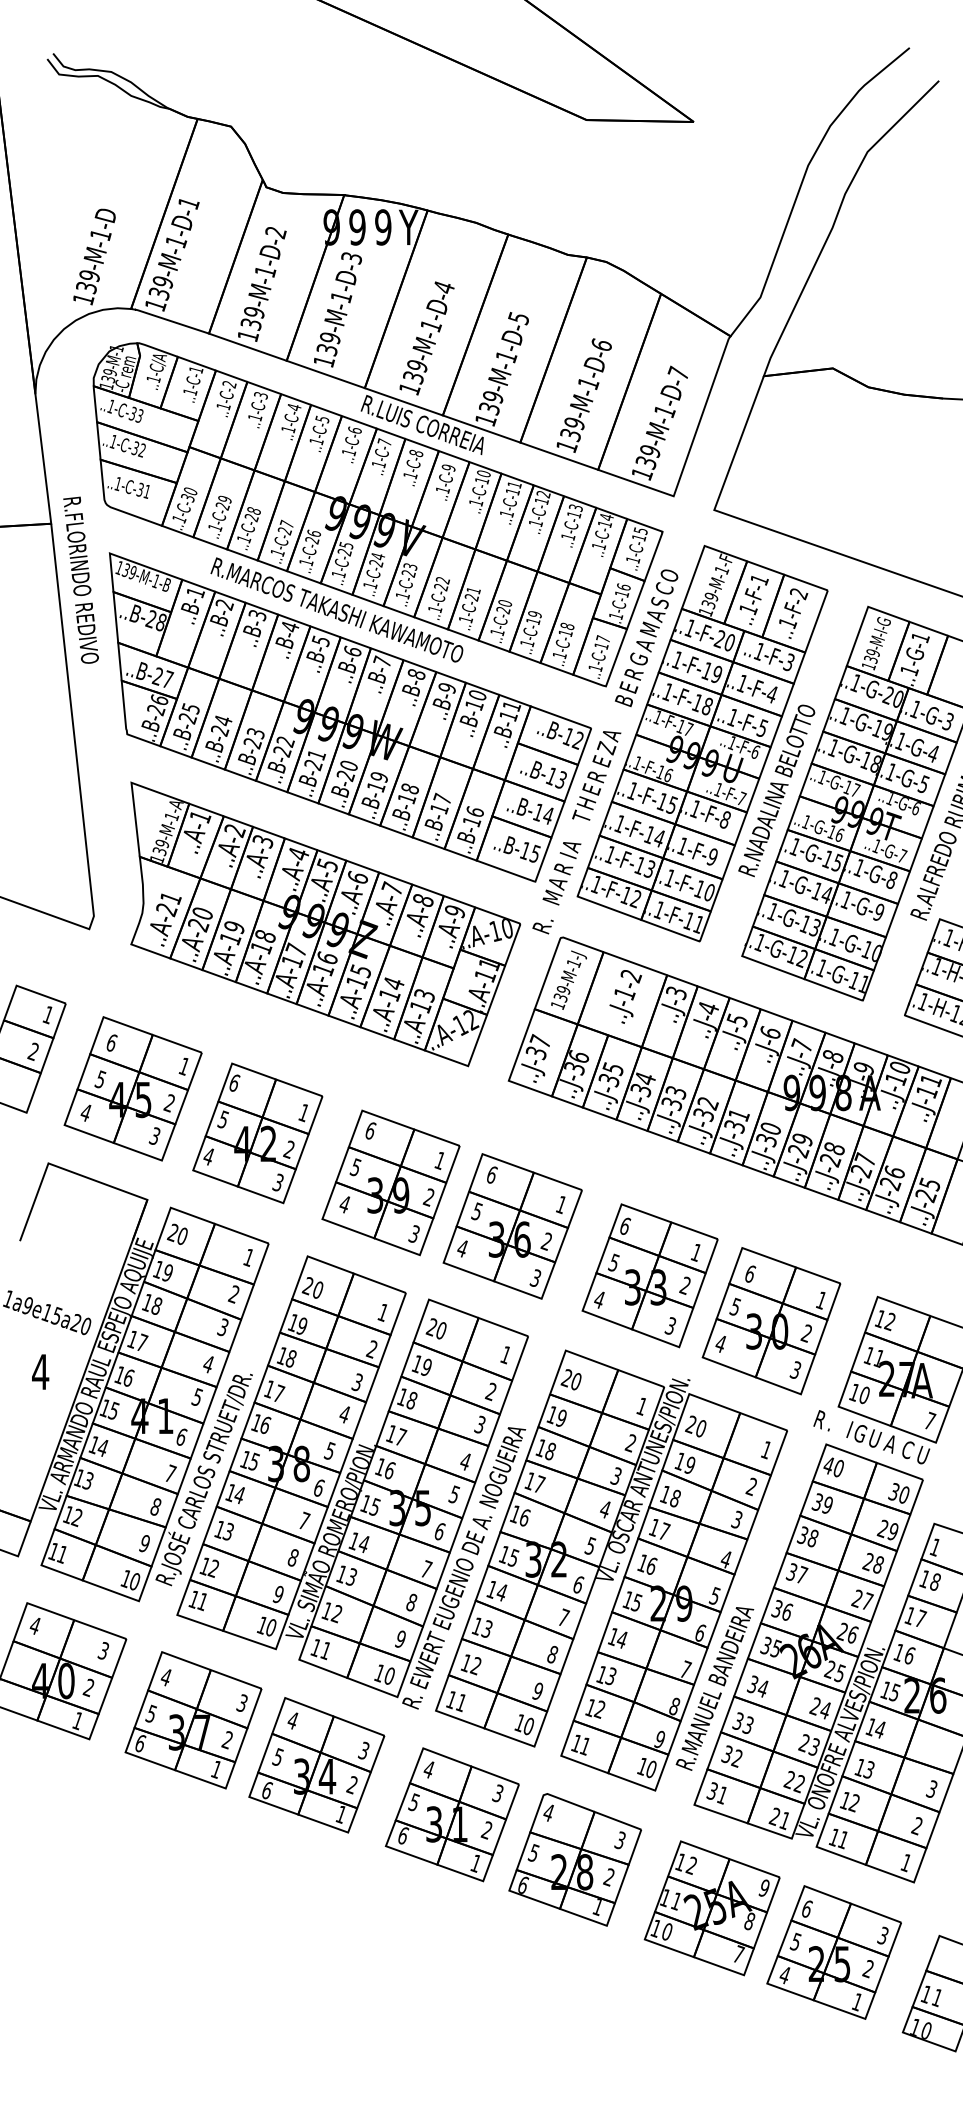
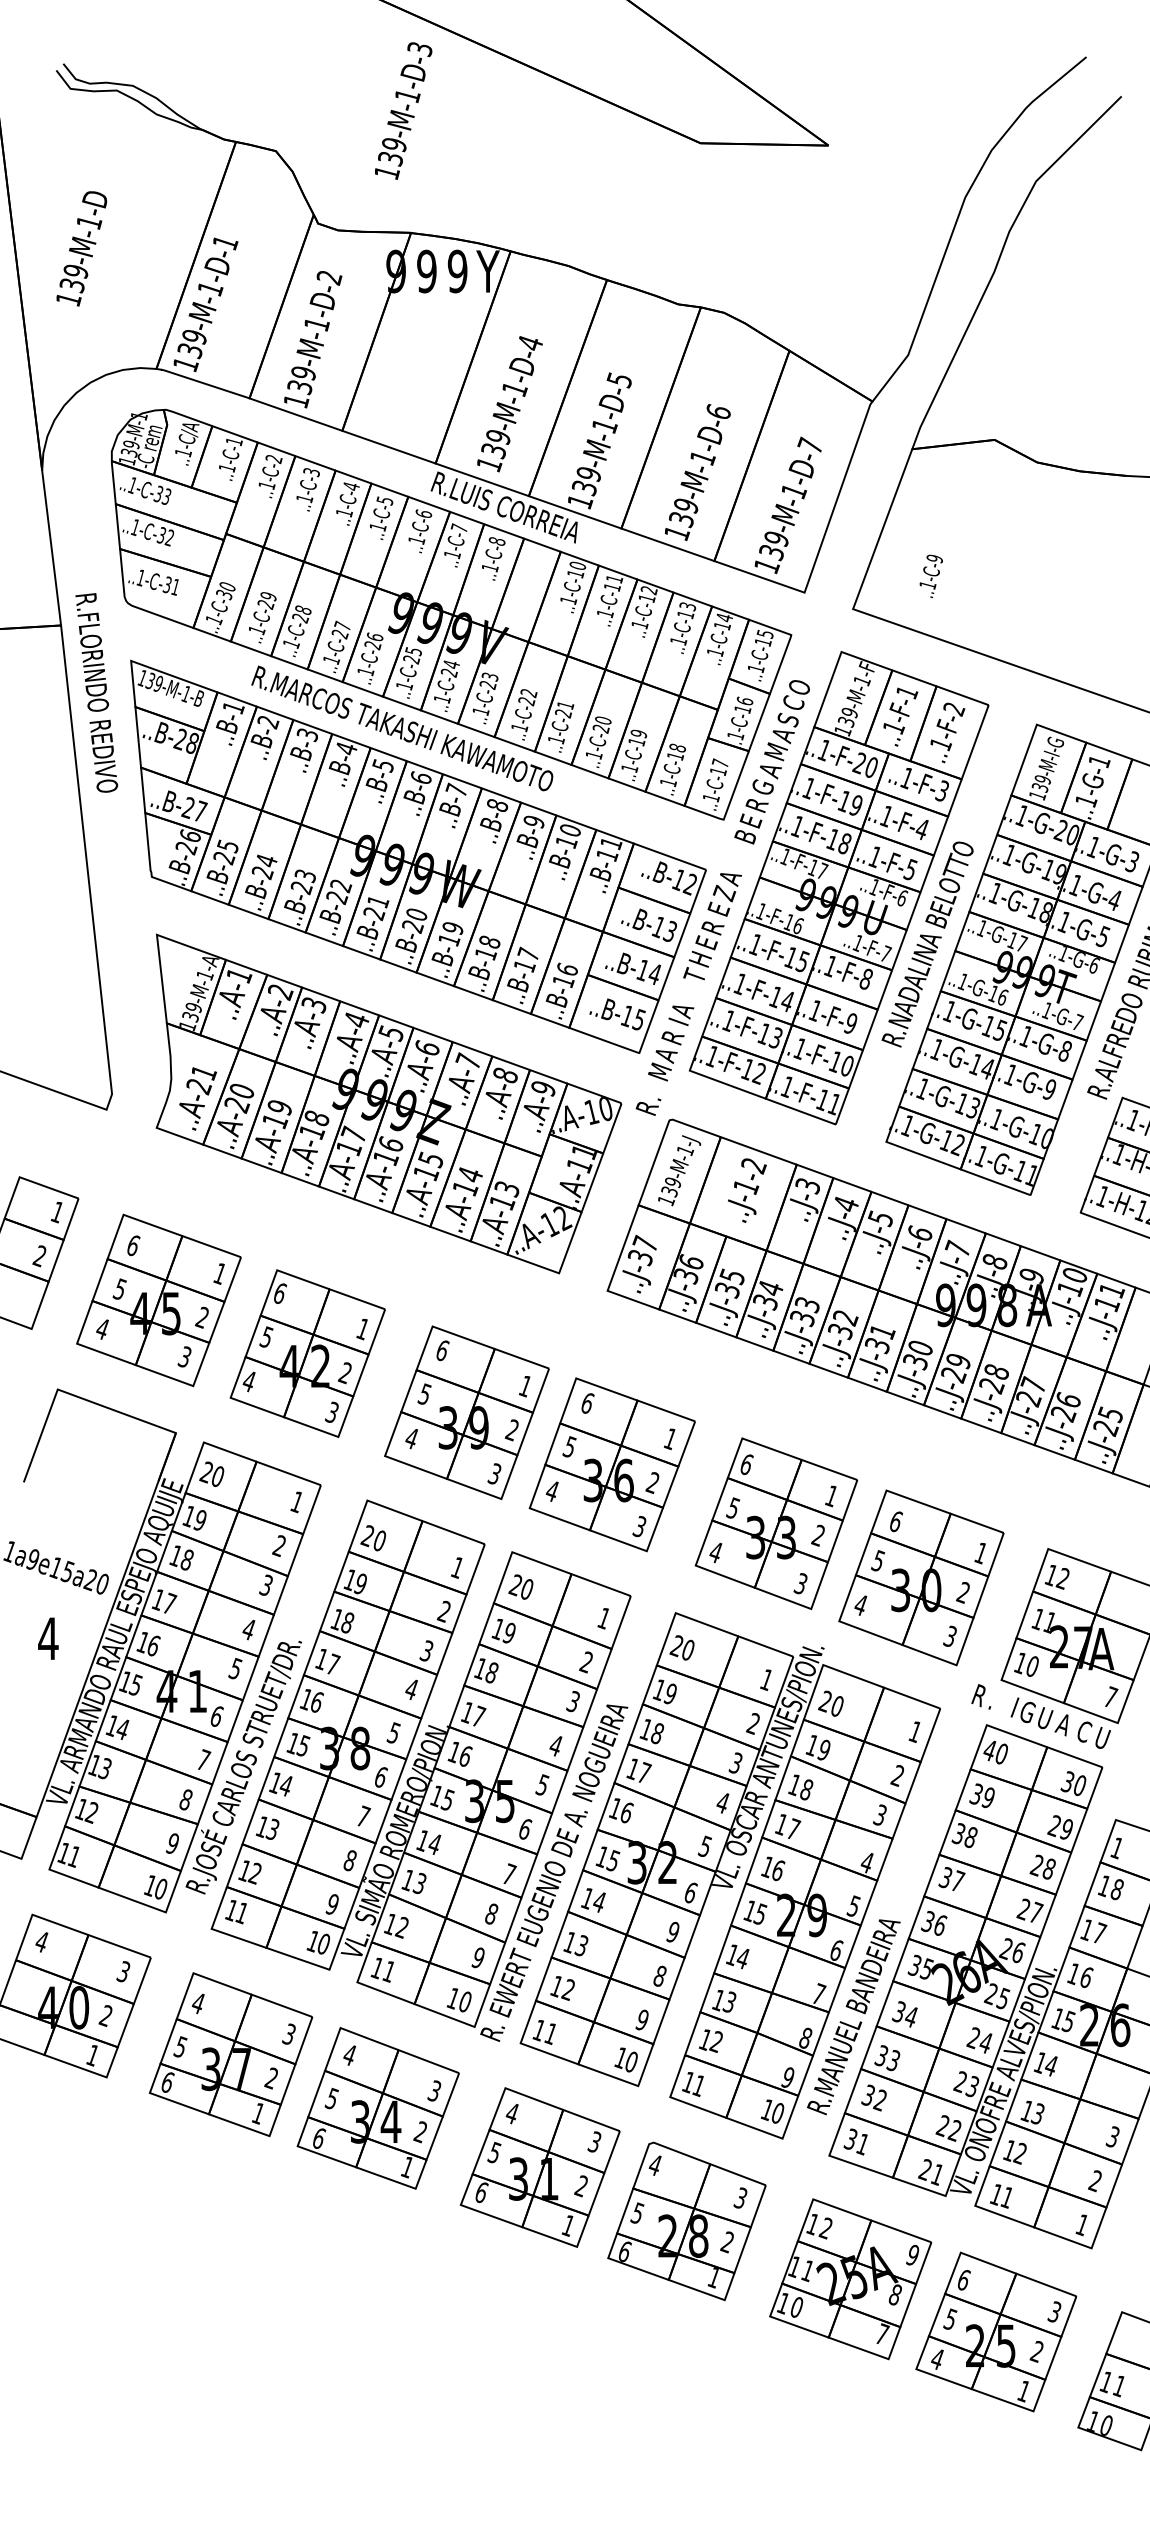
text: (94, 256) -> (81, 248), moved
text: (337, 309) -> (403, 110), moved
text: (445, 482) -> (930, 576), moved
text: (563, 1617) -> (673, 1931), 7 -> 9

